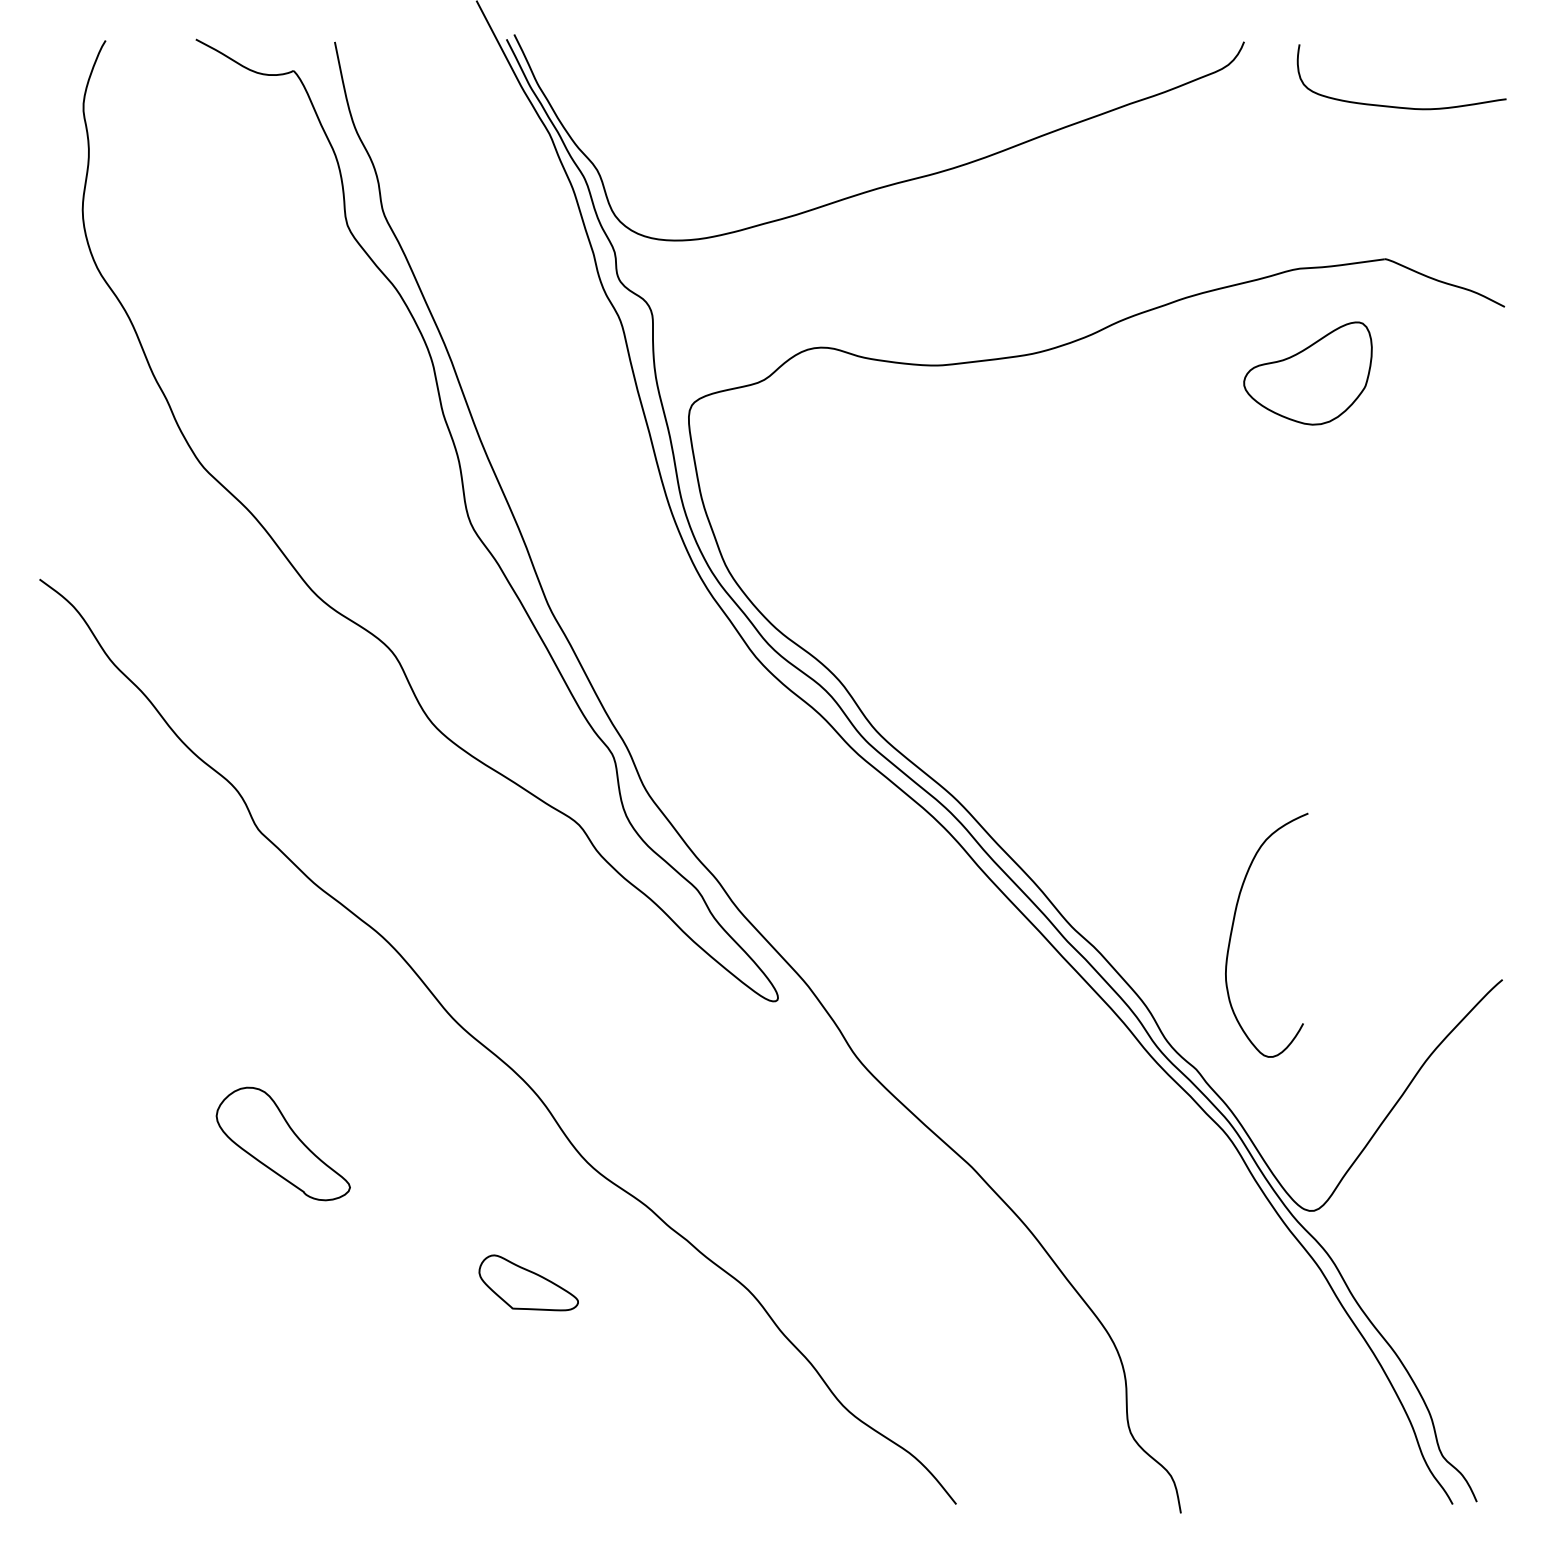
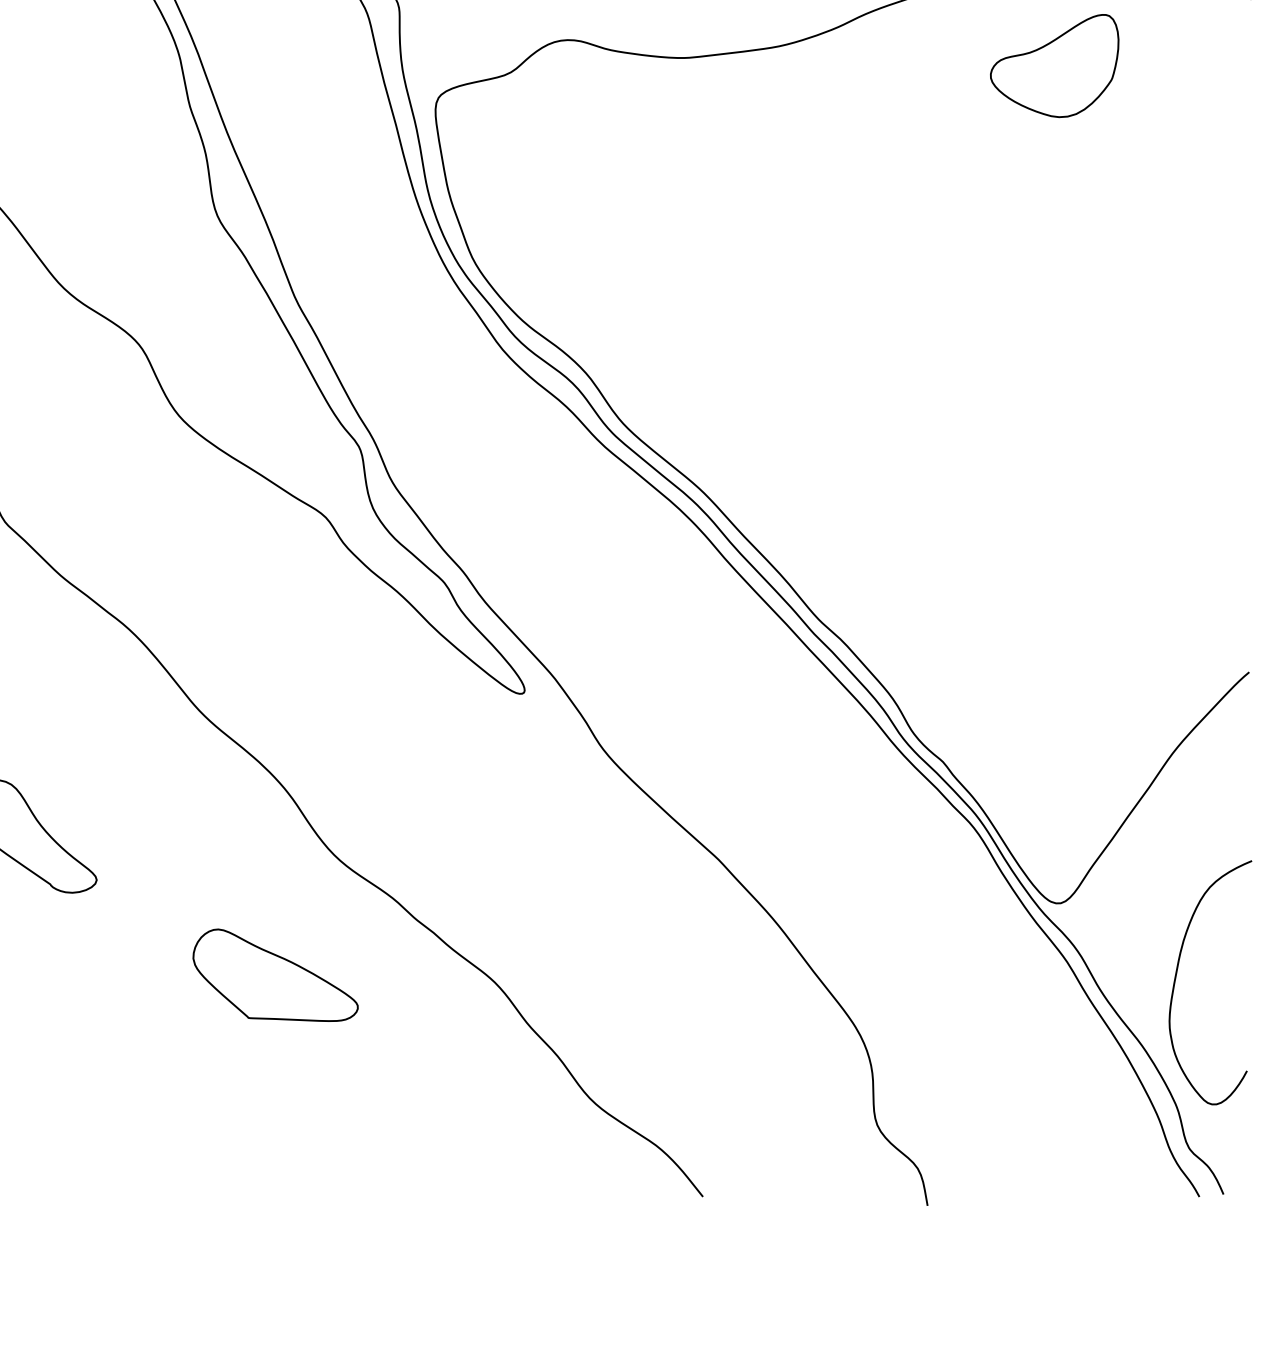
curve: (1233, 927) -> (1177, 974), moved
part: (528, 1282) -> (275, 974), size x1.67

